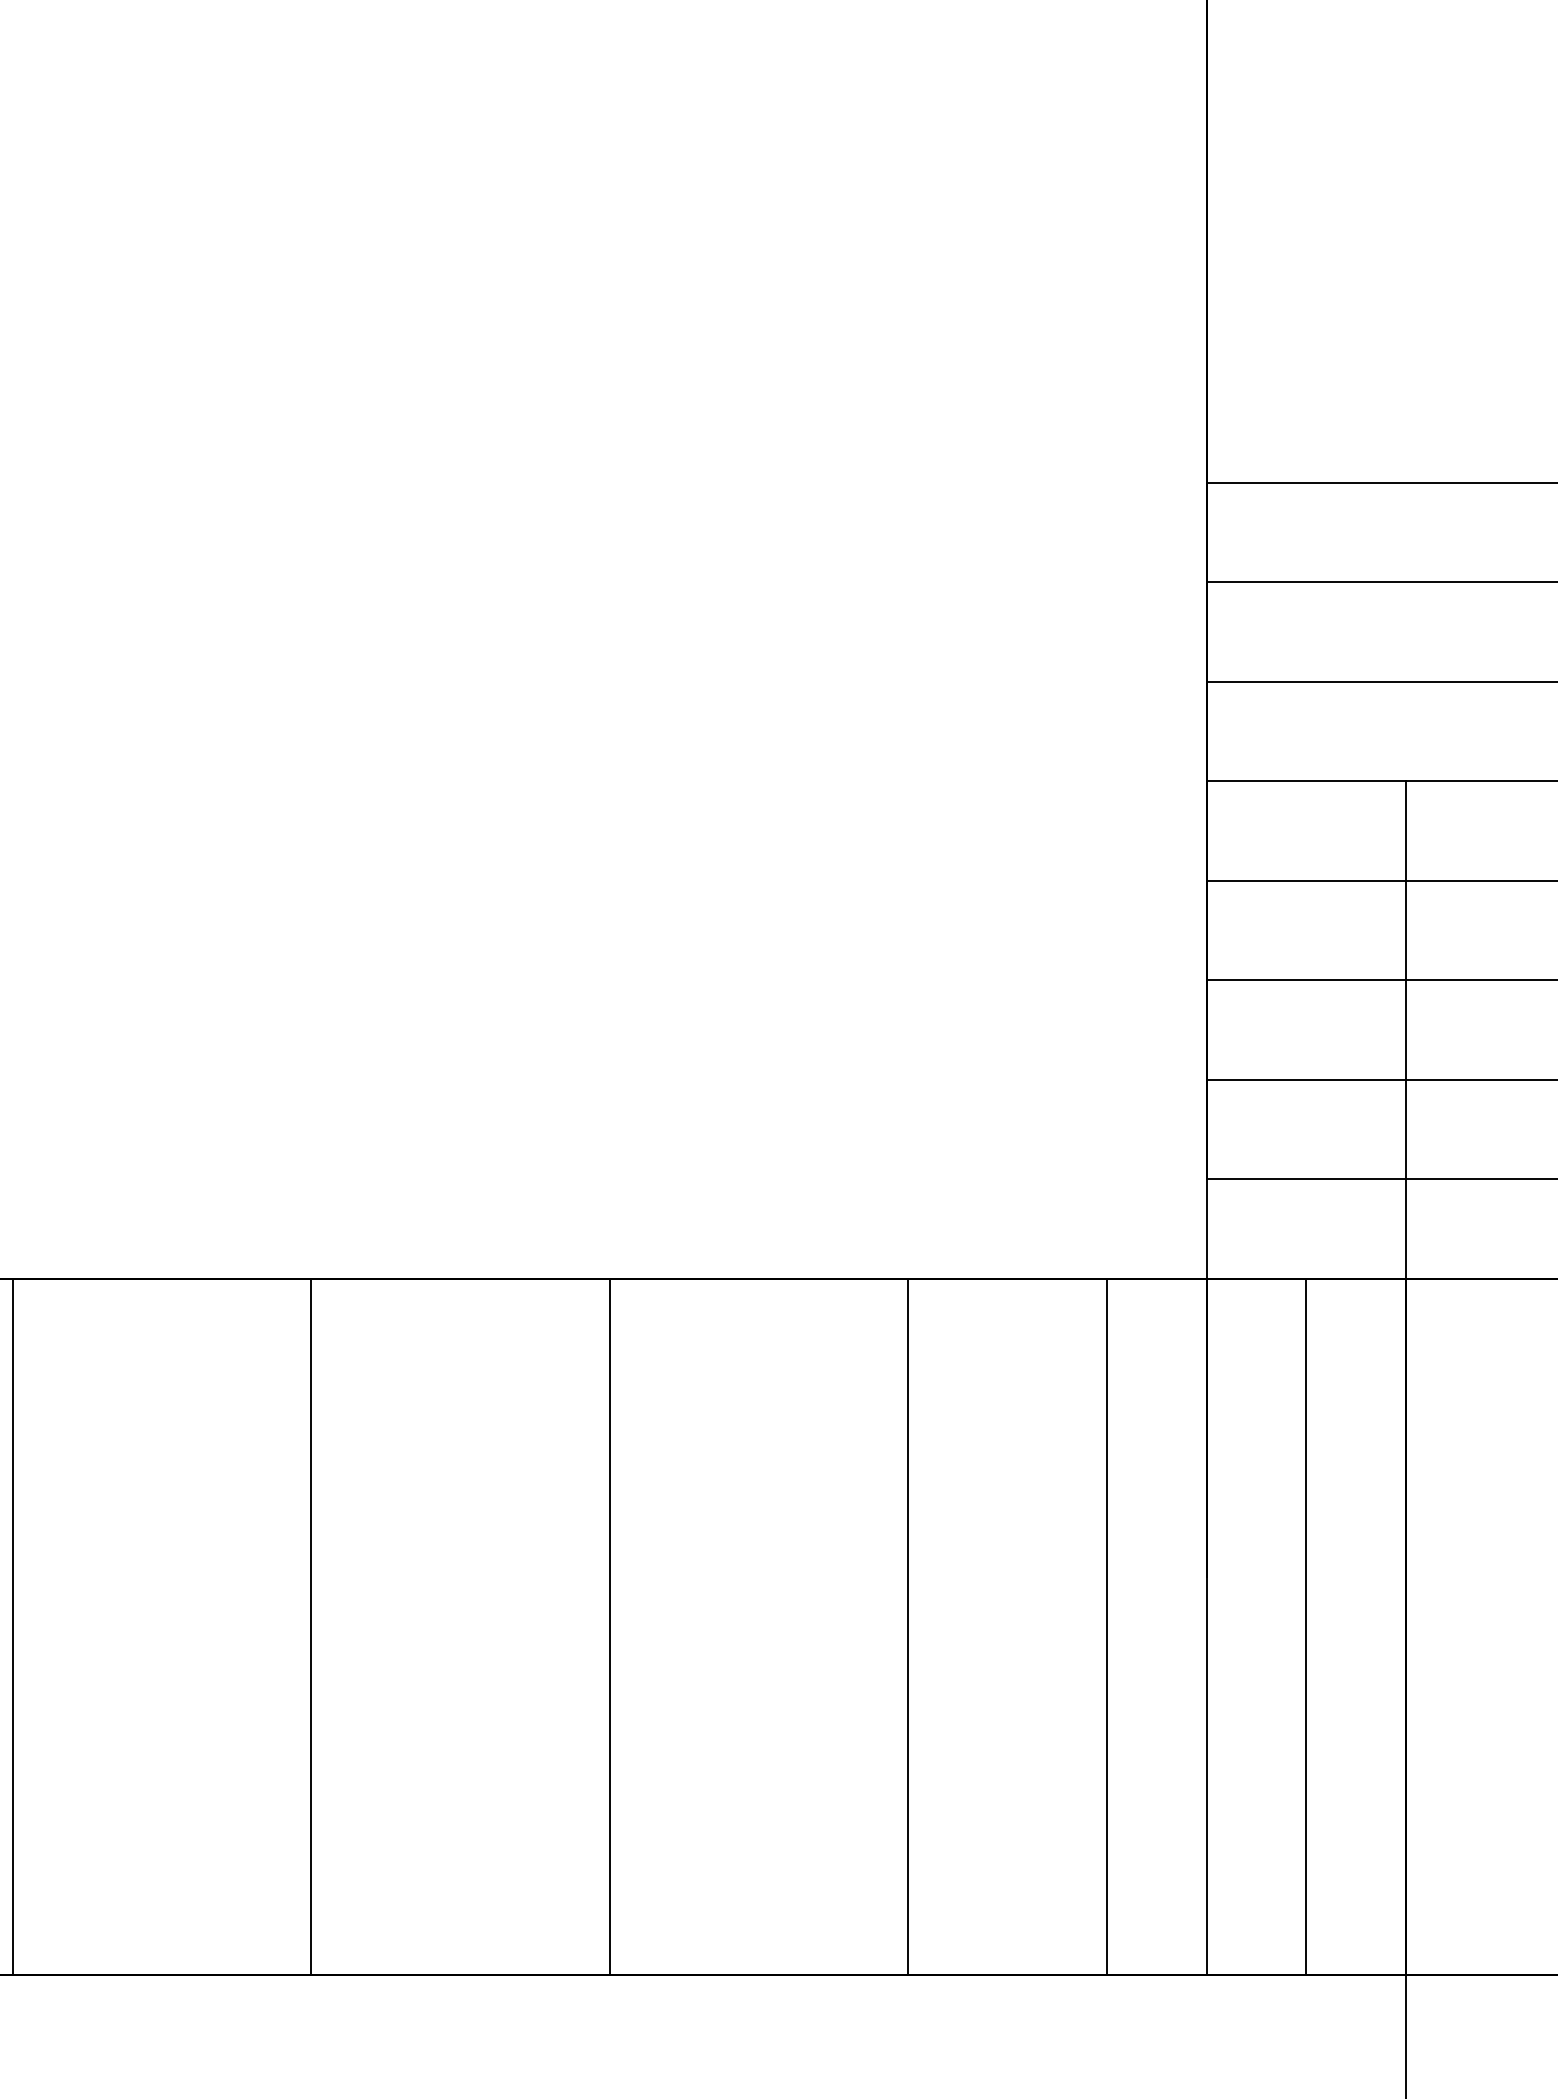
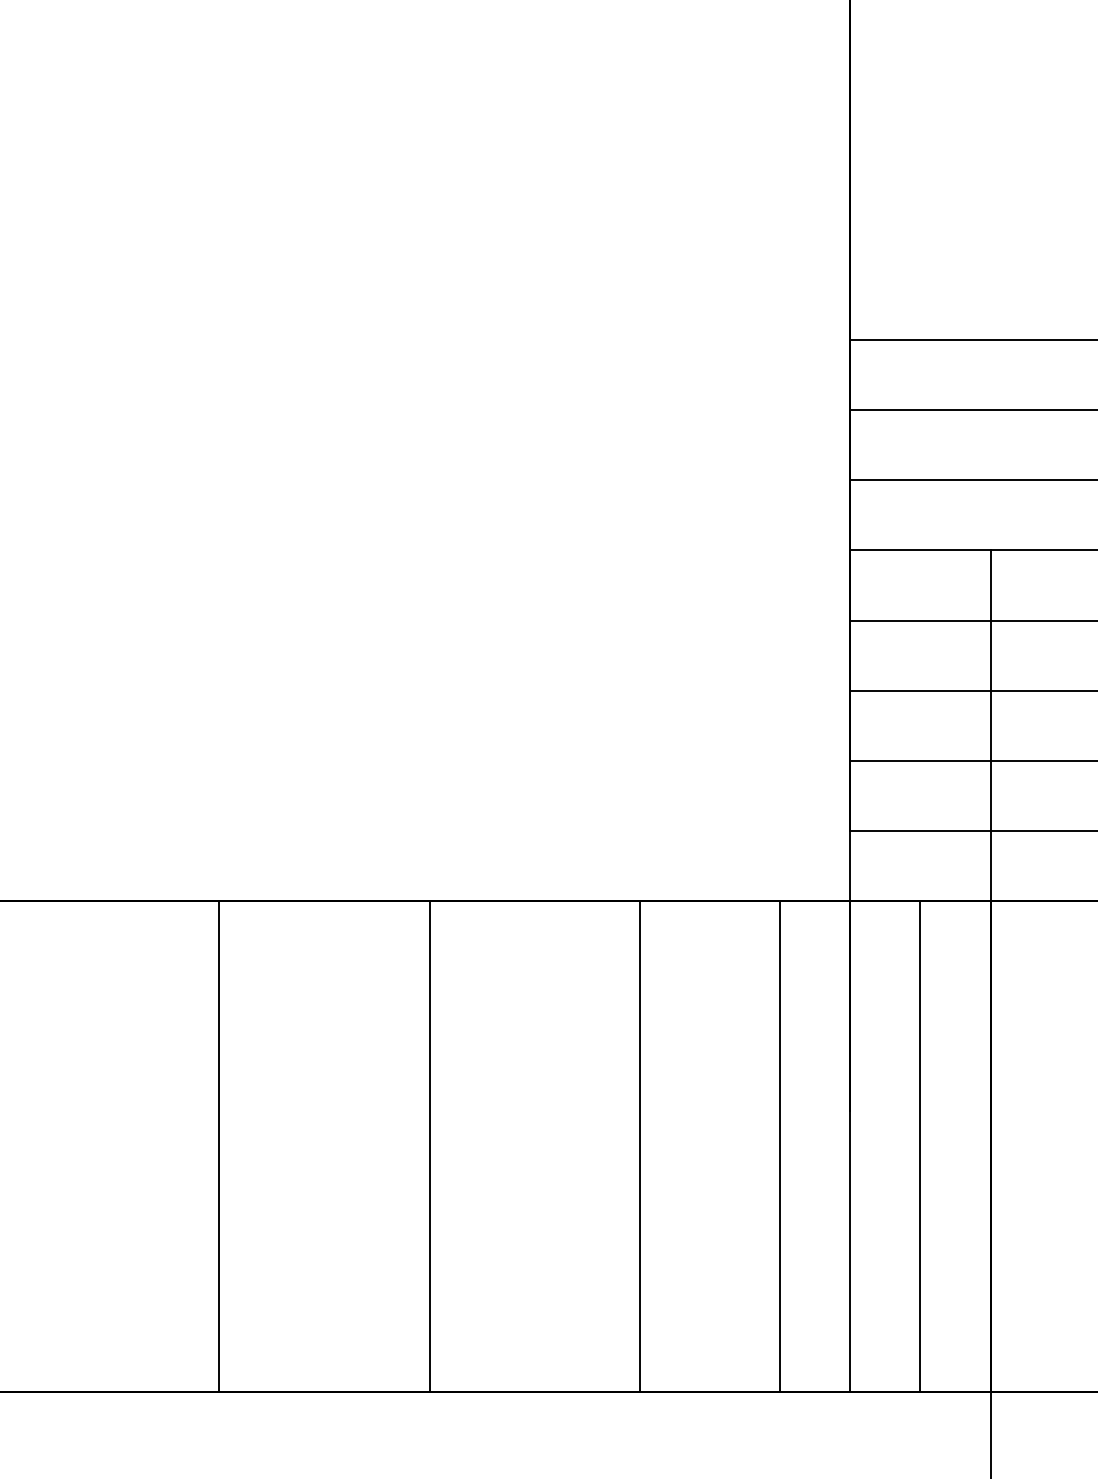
line: (12, 1626) -> (9, 1145), removed

